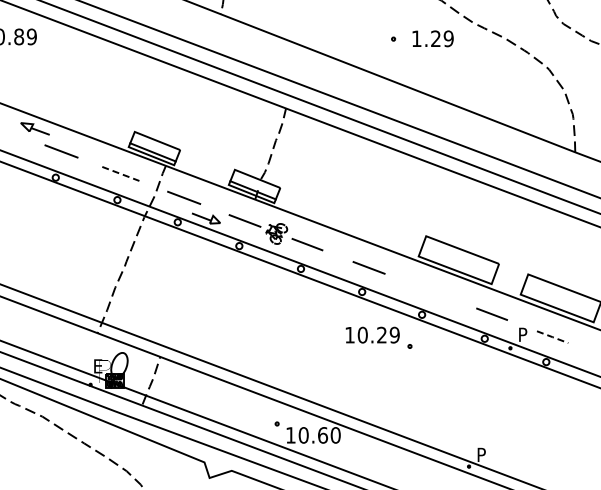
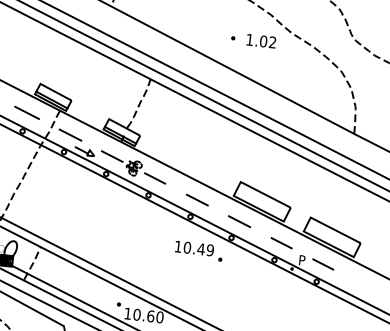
text: (442, 38) -> (268, 41), 1.29 -> 1.02
line: (120, 173) -> (26, 112), dashed -> solid
line: (430, 290) -> (239, 221), added
text: (381, 334) -> (200, 248), 10.29 -> 10.49
line: (552, 337) -> (323, 264), dashed -> solid

